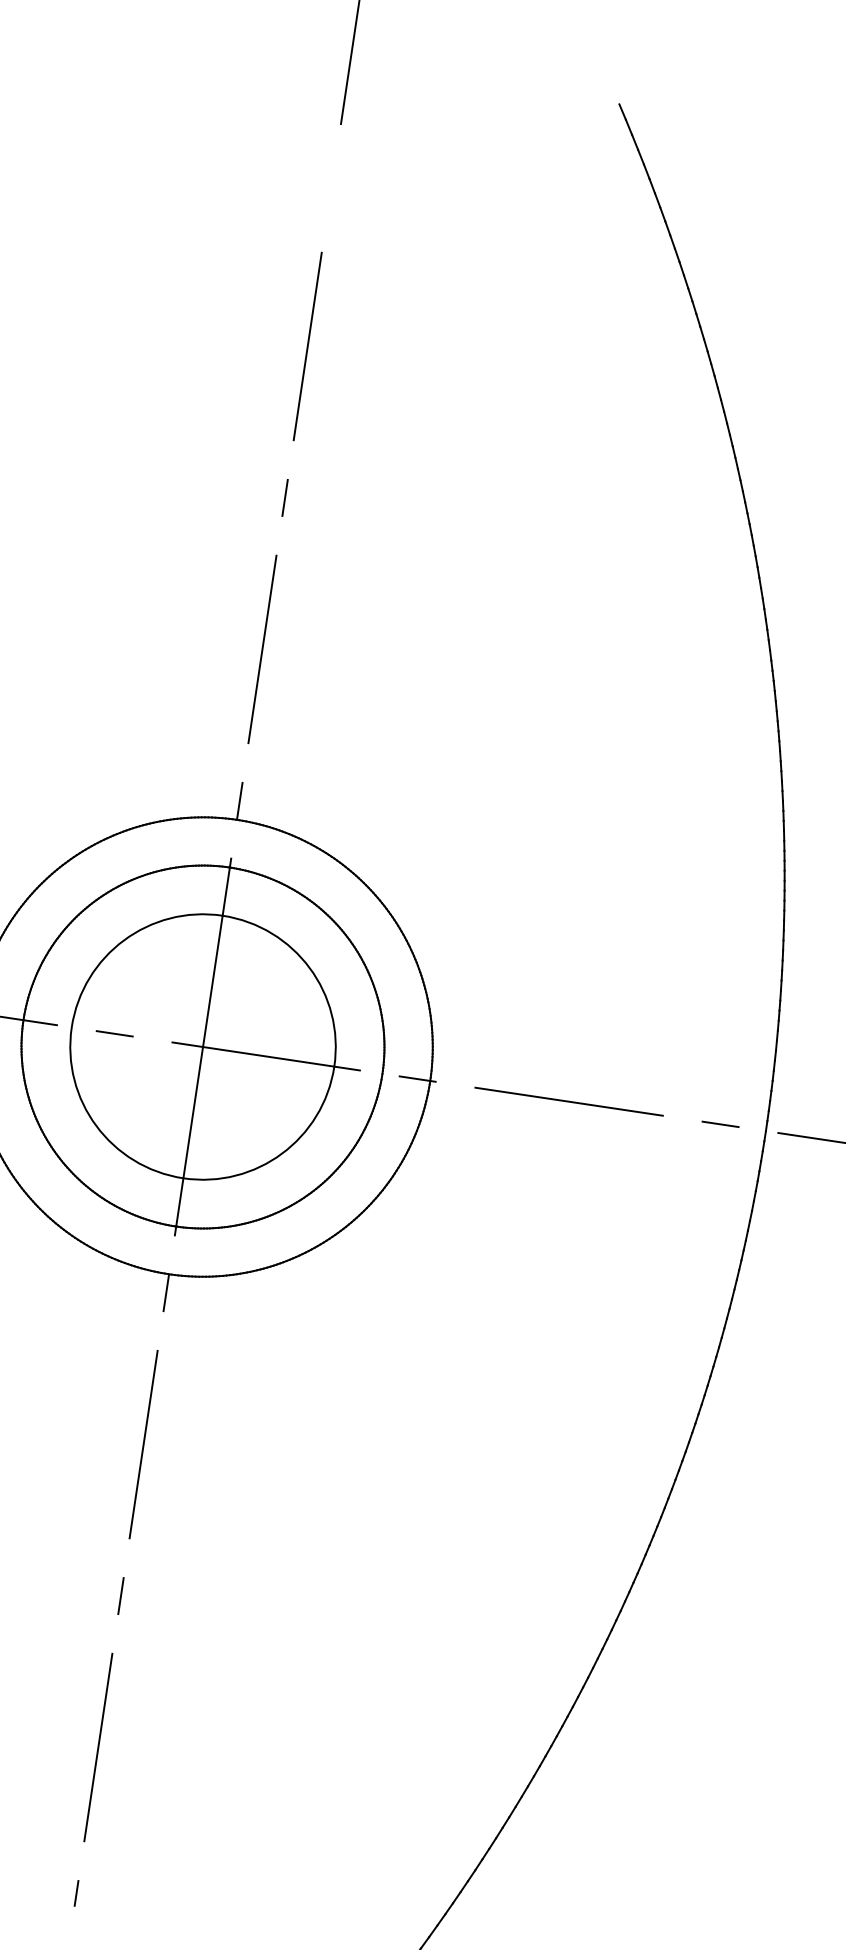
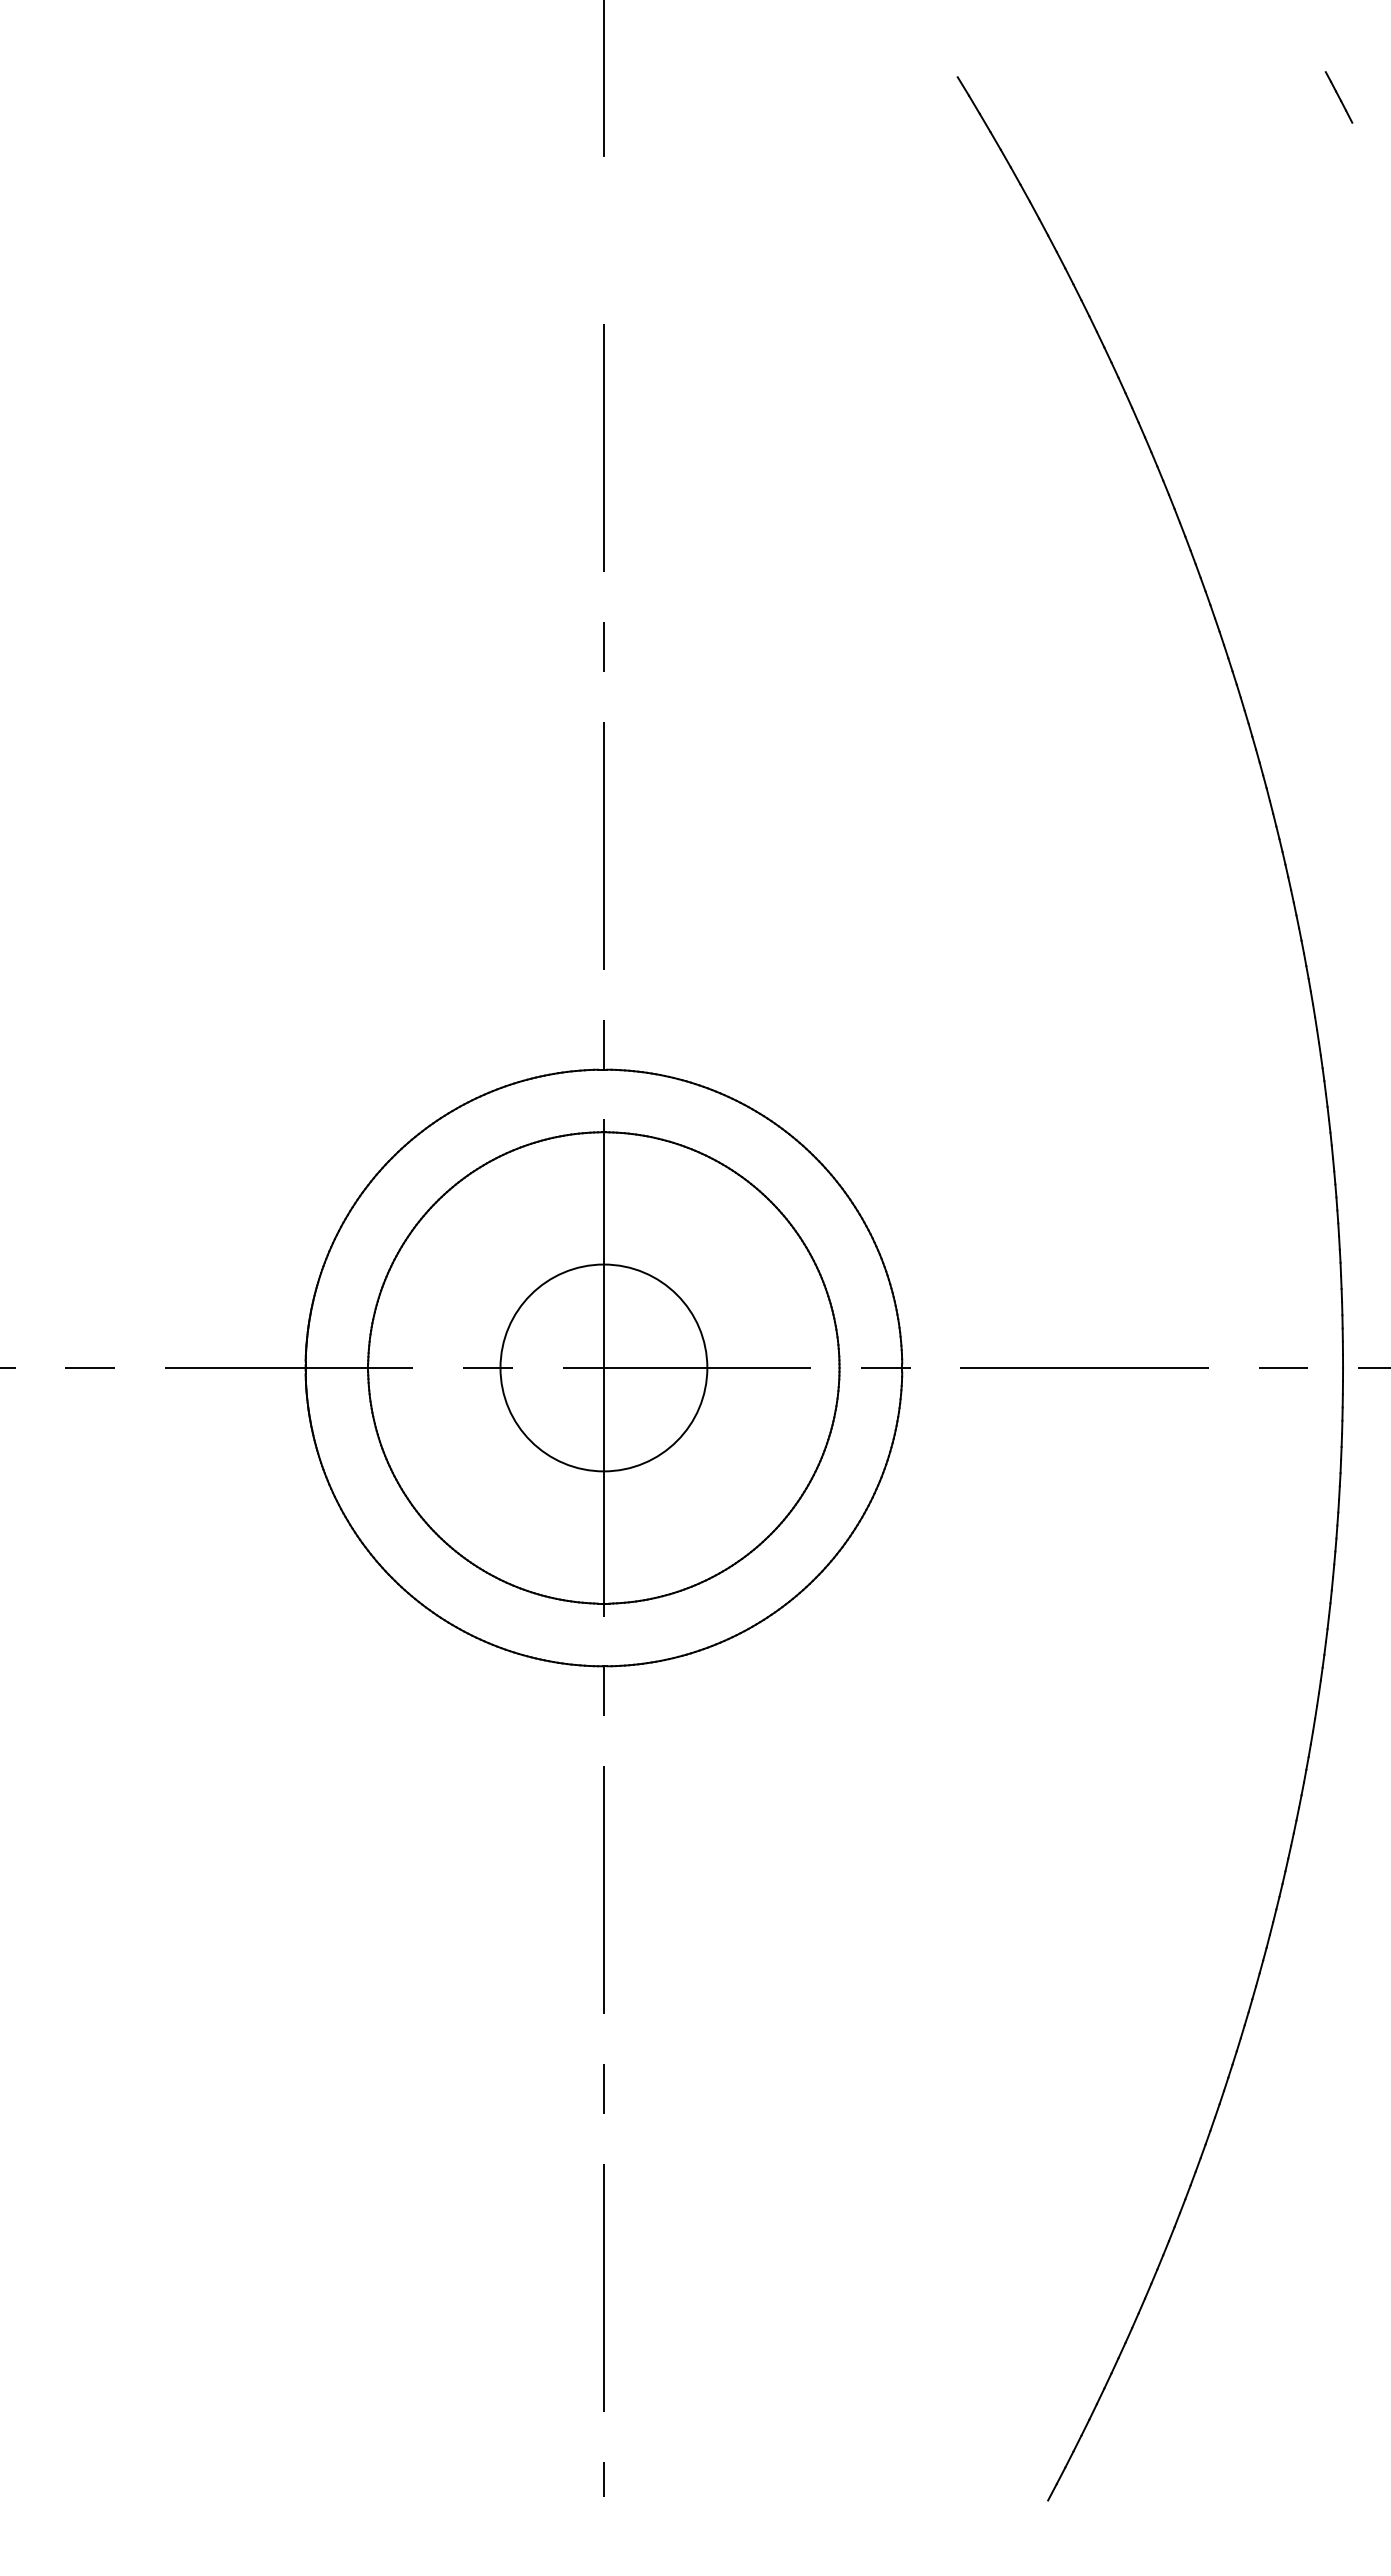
circle: (202, 1046) -> (603, 1367), size x0.6

